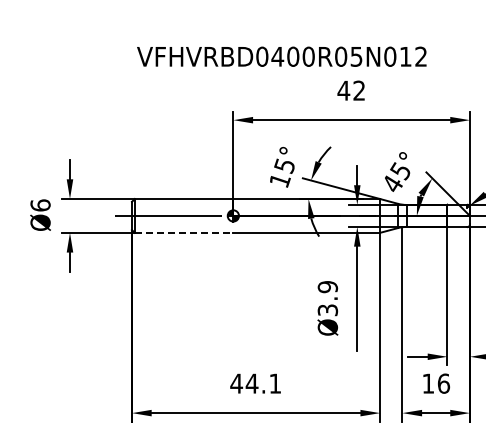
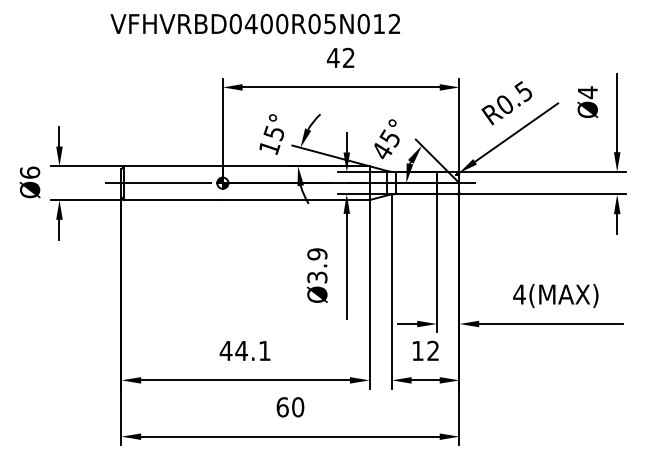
text: (281, 56) -> (254, 23), moved
line: (185, 233) -> (174, 200), dashed -> solid
text: (444, 383) -> (433, 350), 16 -> 12

